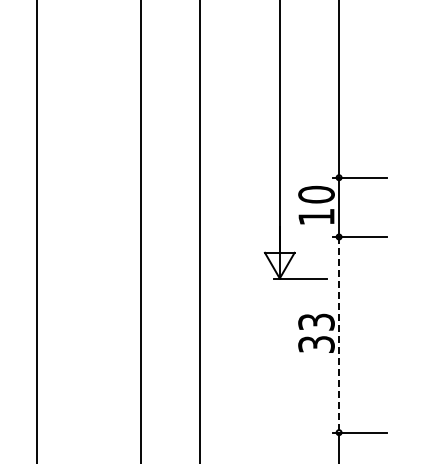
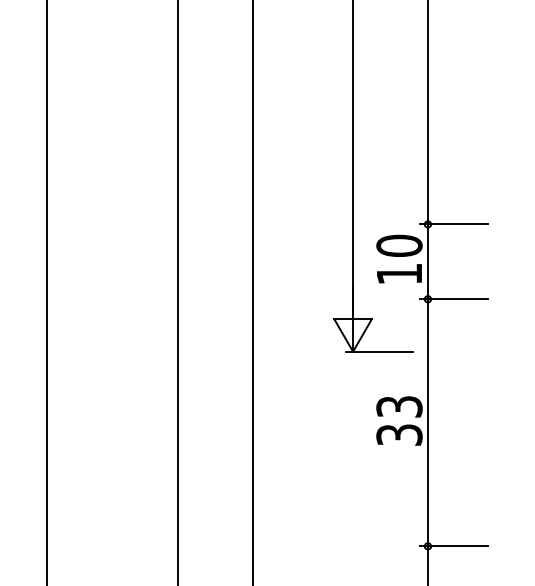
line: (339, 334) -> (428, 422), dashed -> solid

